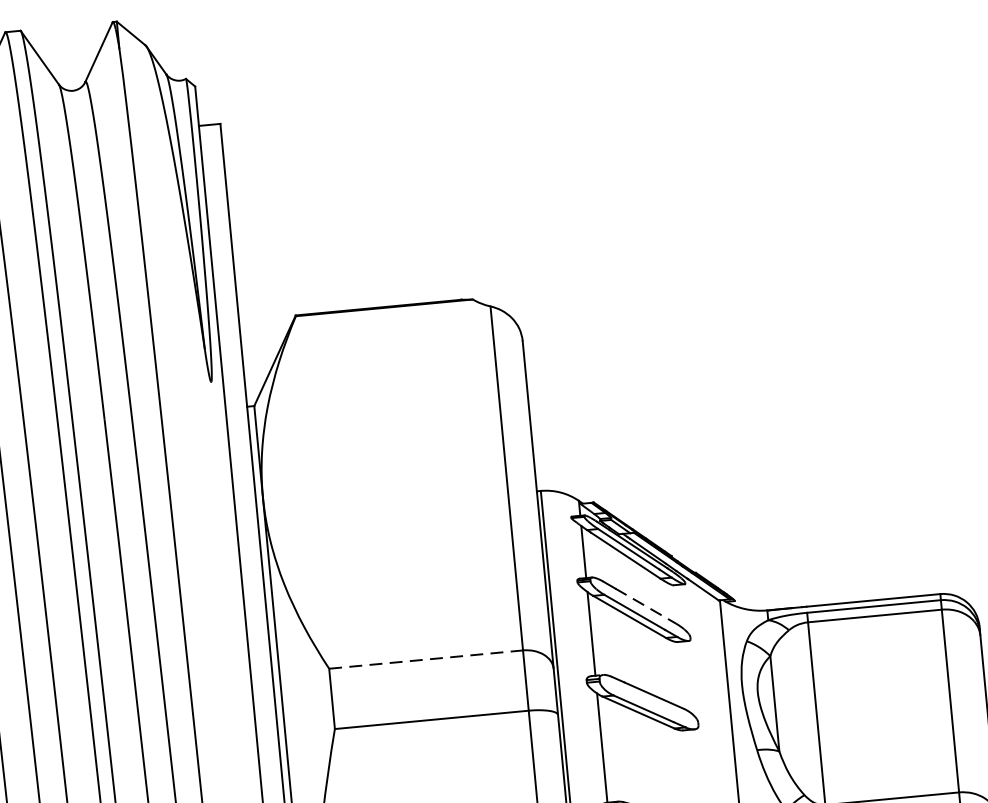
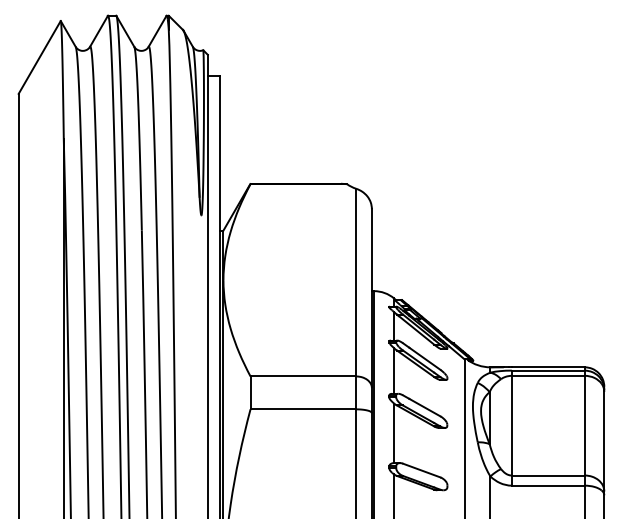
line: (646, 607) -> (425, 359), dashed -> solid
line: (426, 659) -> (303, 376), dashed -> solid

